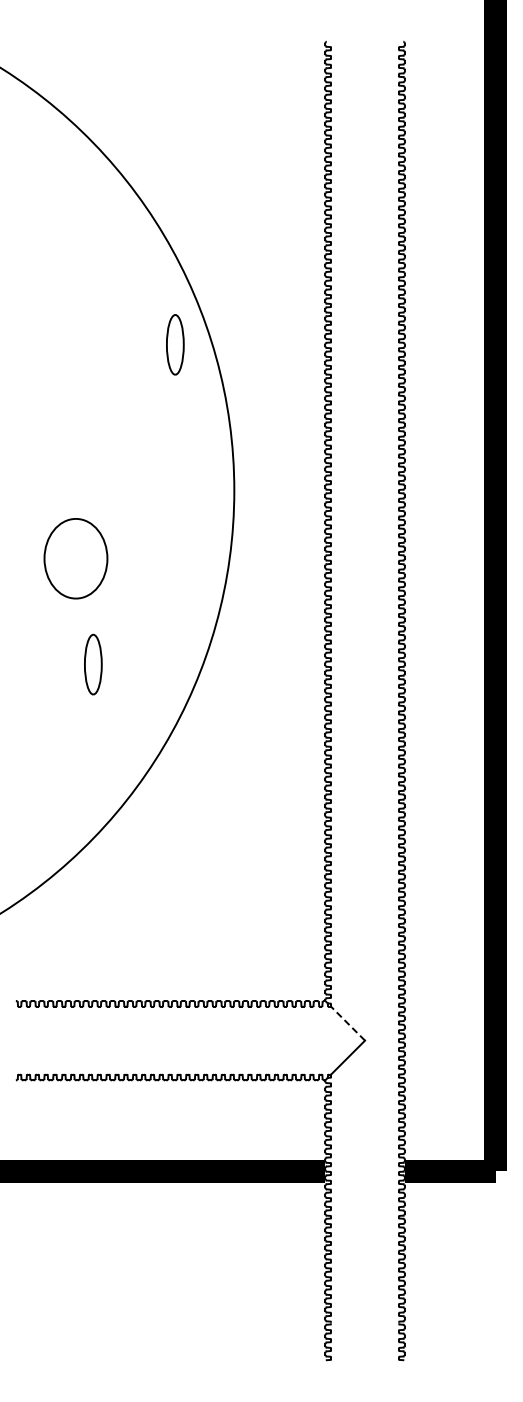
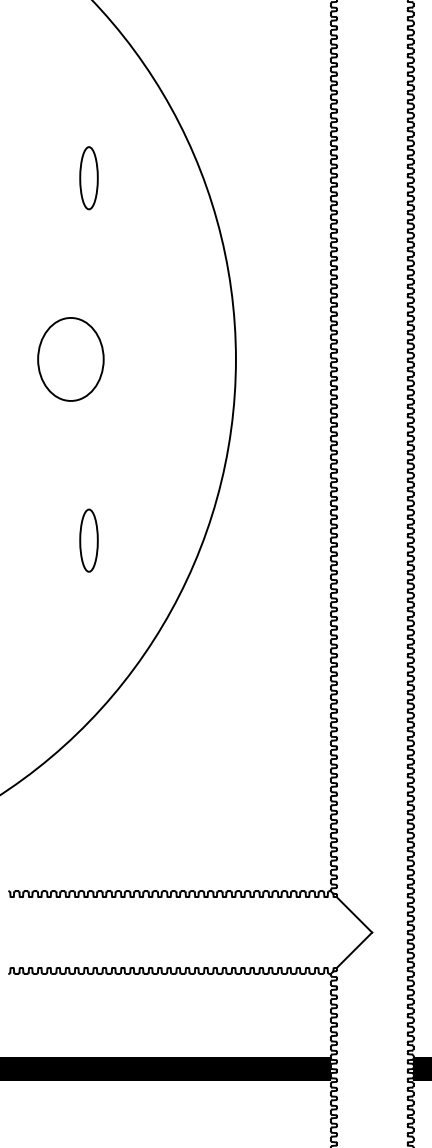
part: (175, 344) -> (89, 177), moved
part: (75, 558) -> (70, 359), moved
line: (347, 1023) -> (353, 914), dashed -> solid

